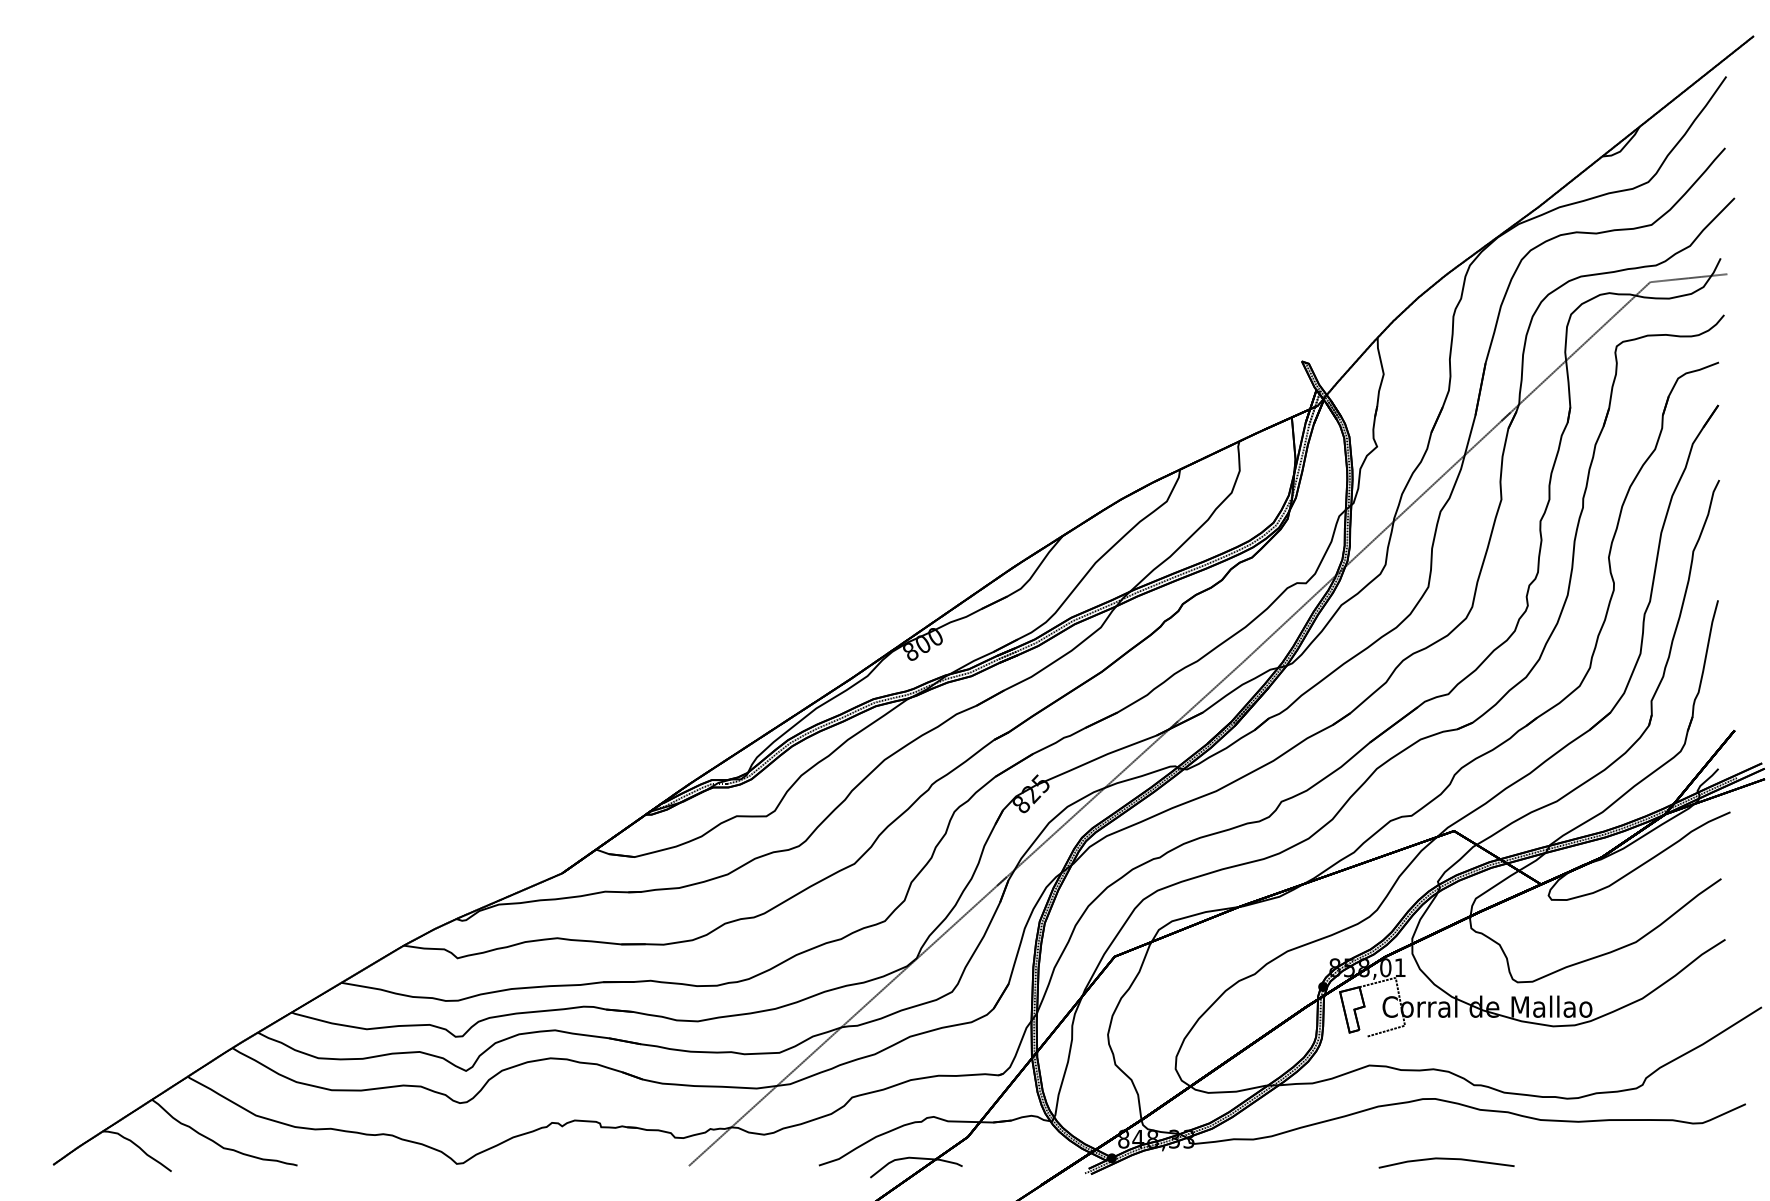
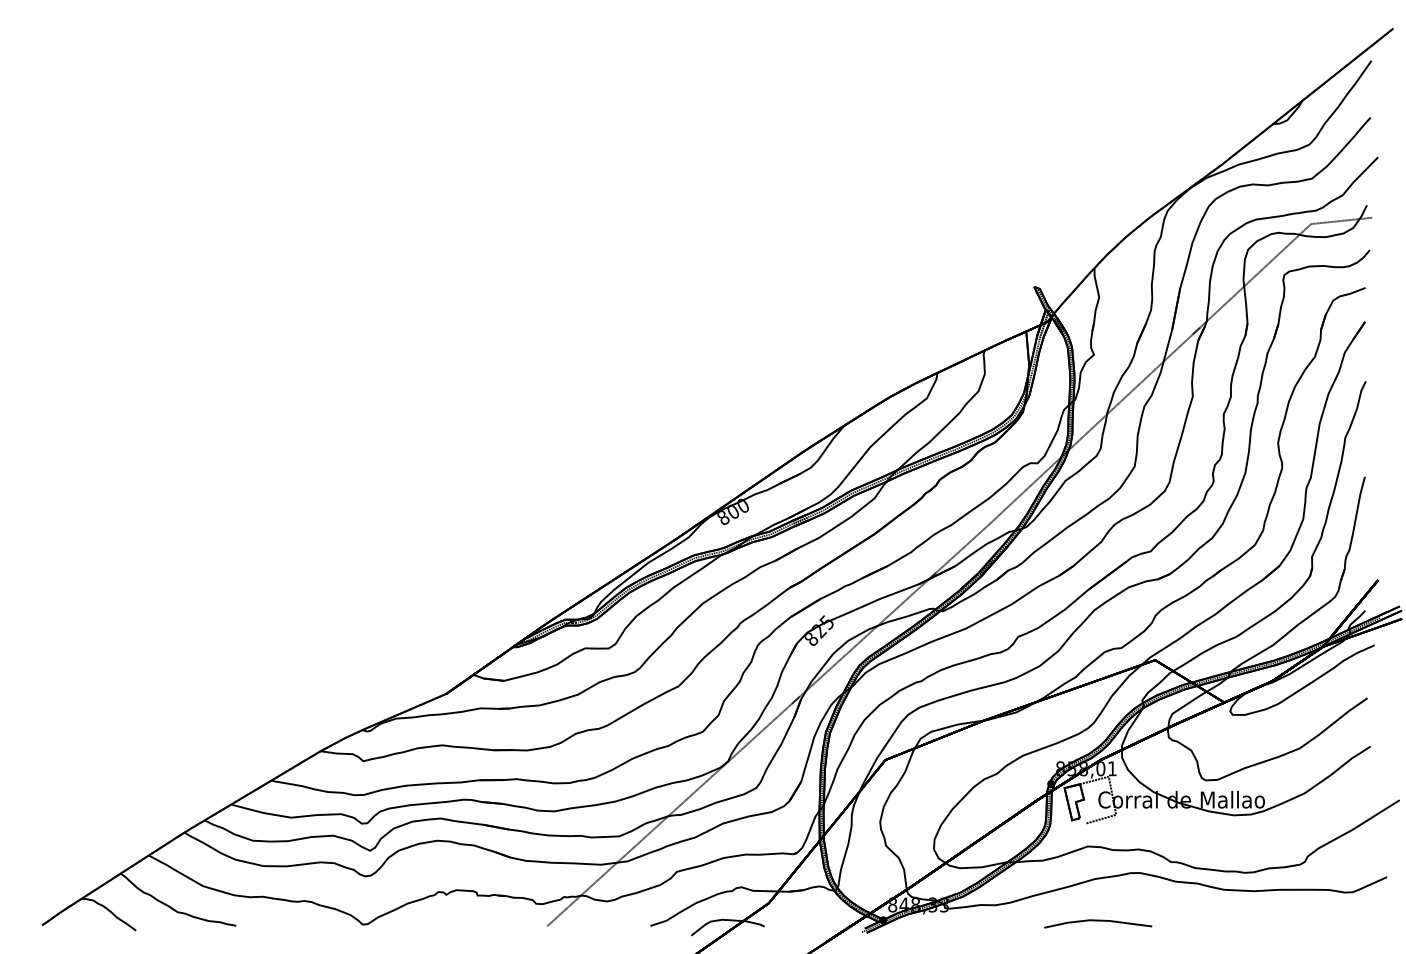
part: (1446, 1162) -> (1098, 923), moved

